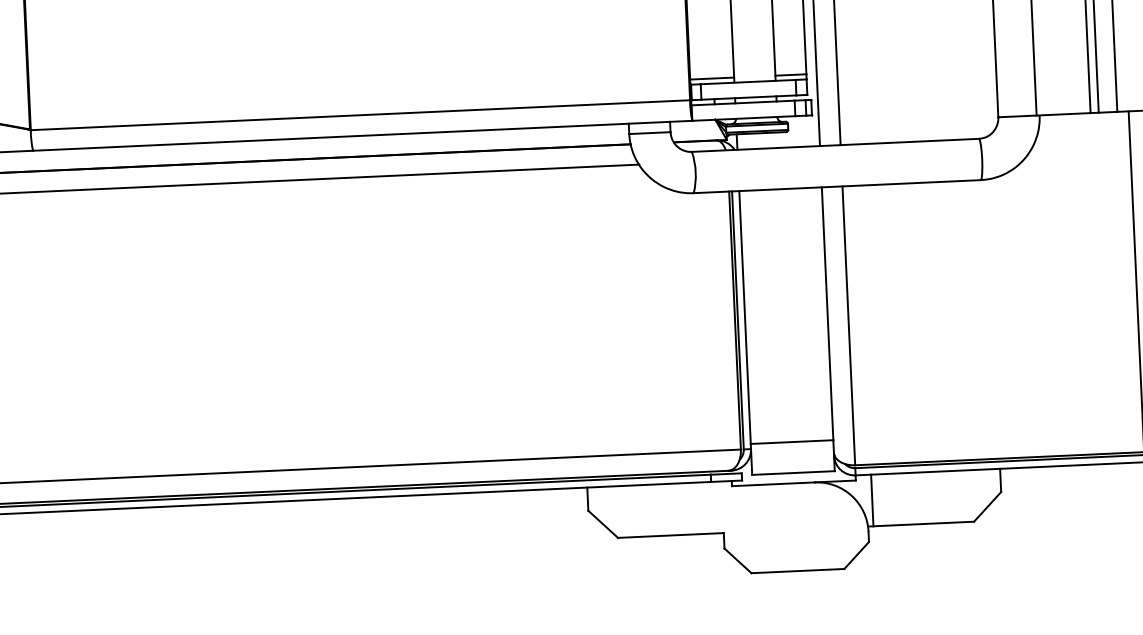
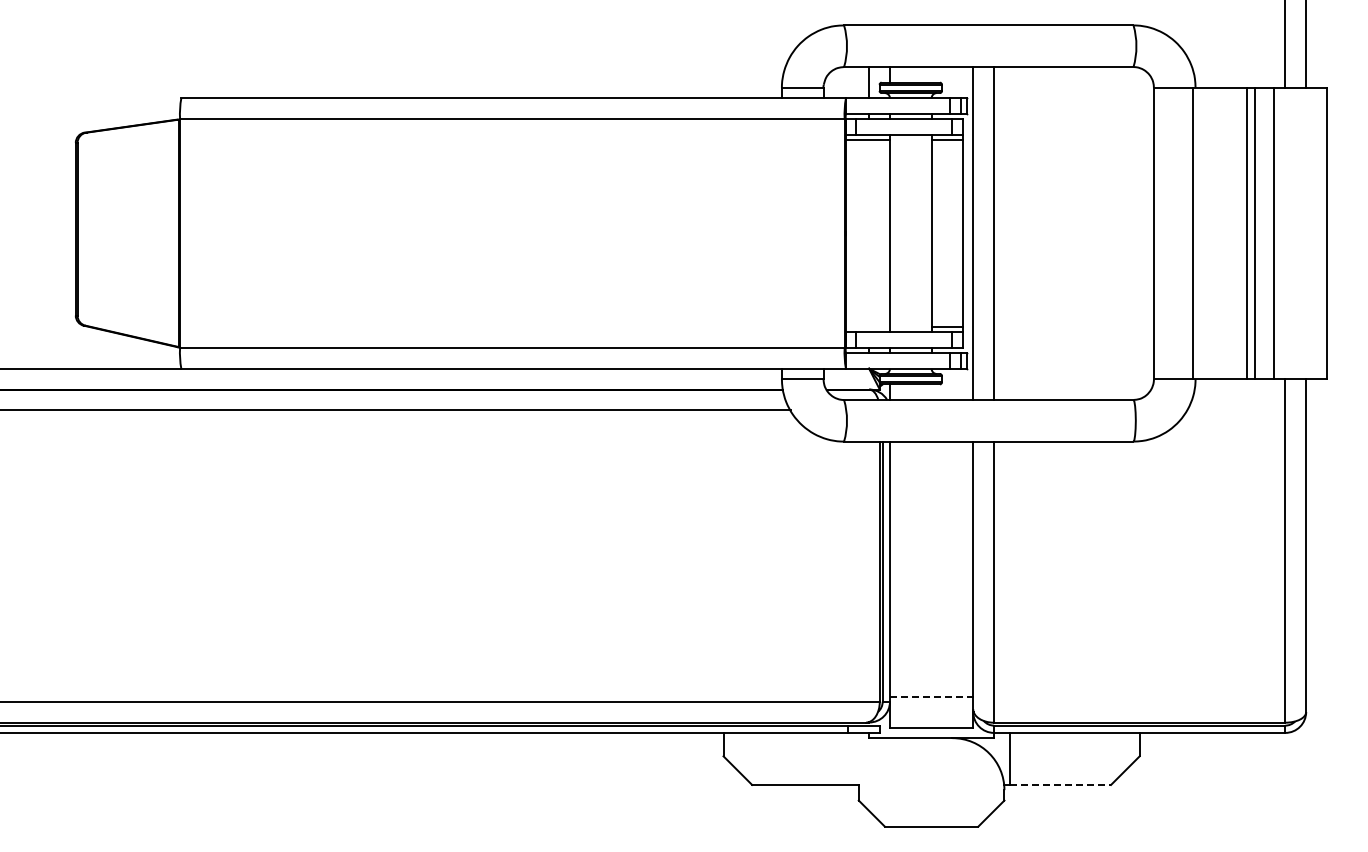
line: (711, 78) -> (867, 327), removed
line: (791, 442) -> (931, 696), solid -> dashed
line: (923, 523) -> (1060, 784), solid -> dashed

